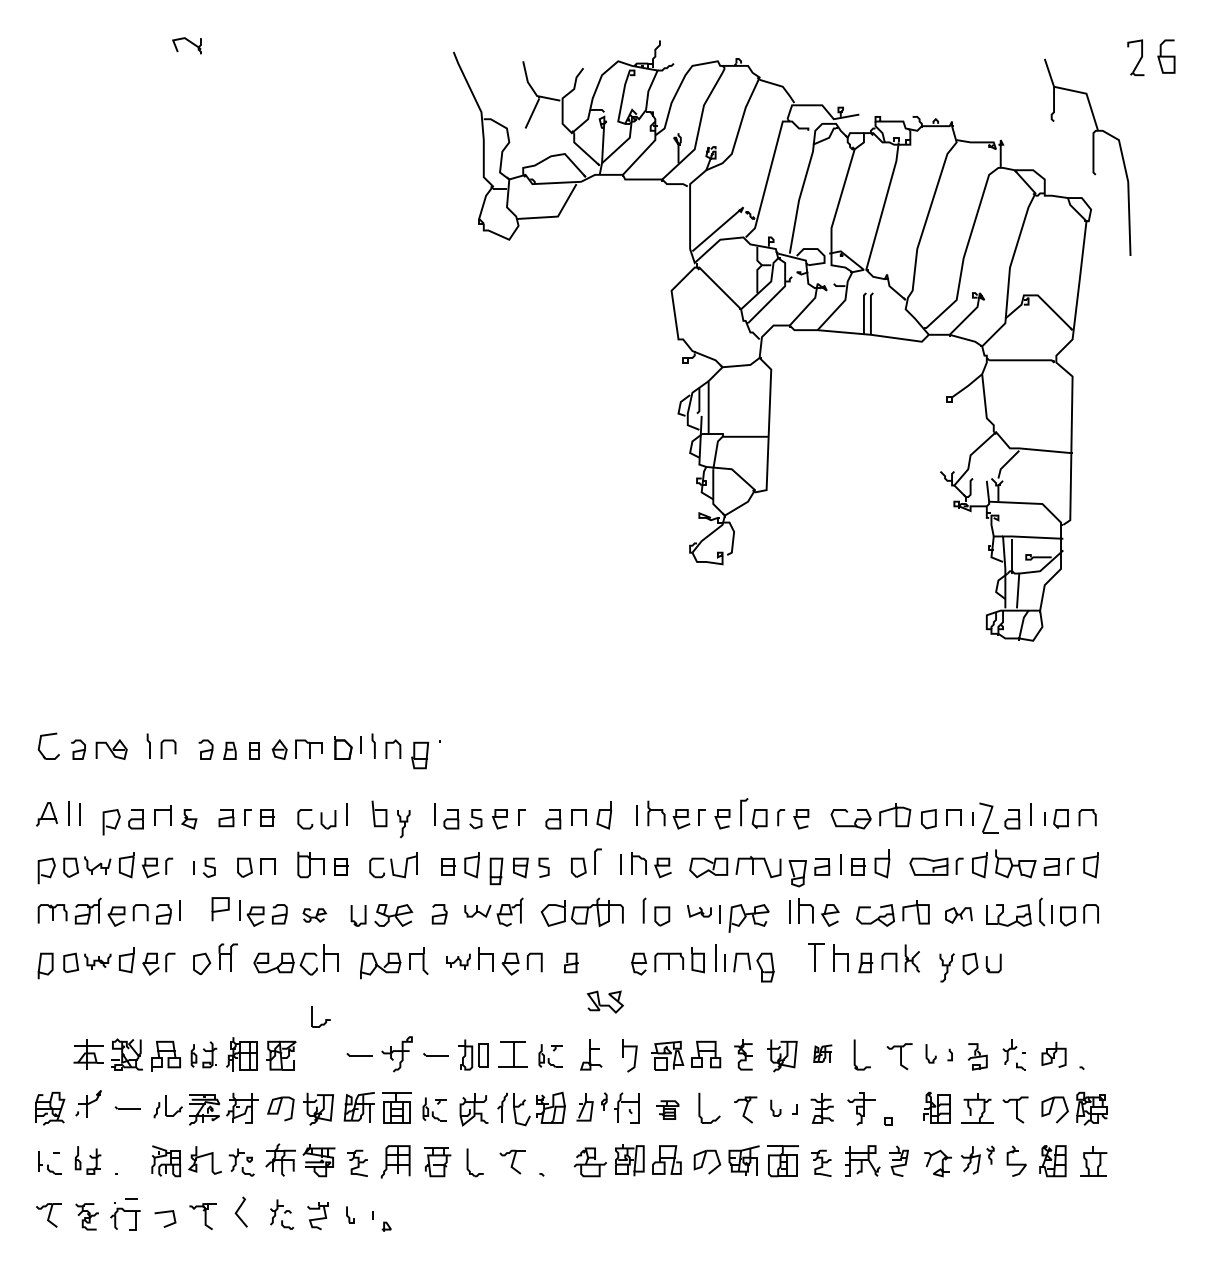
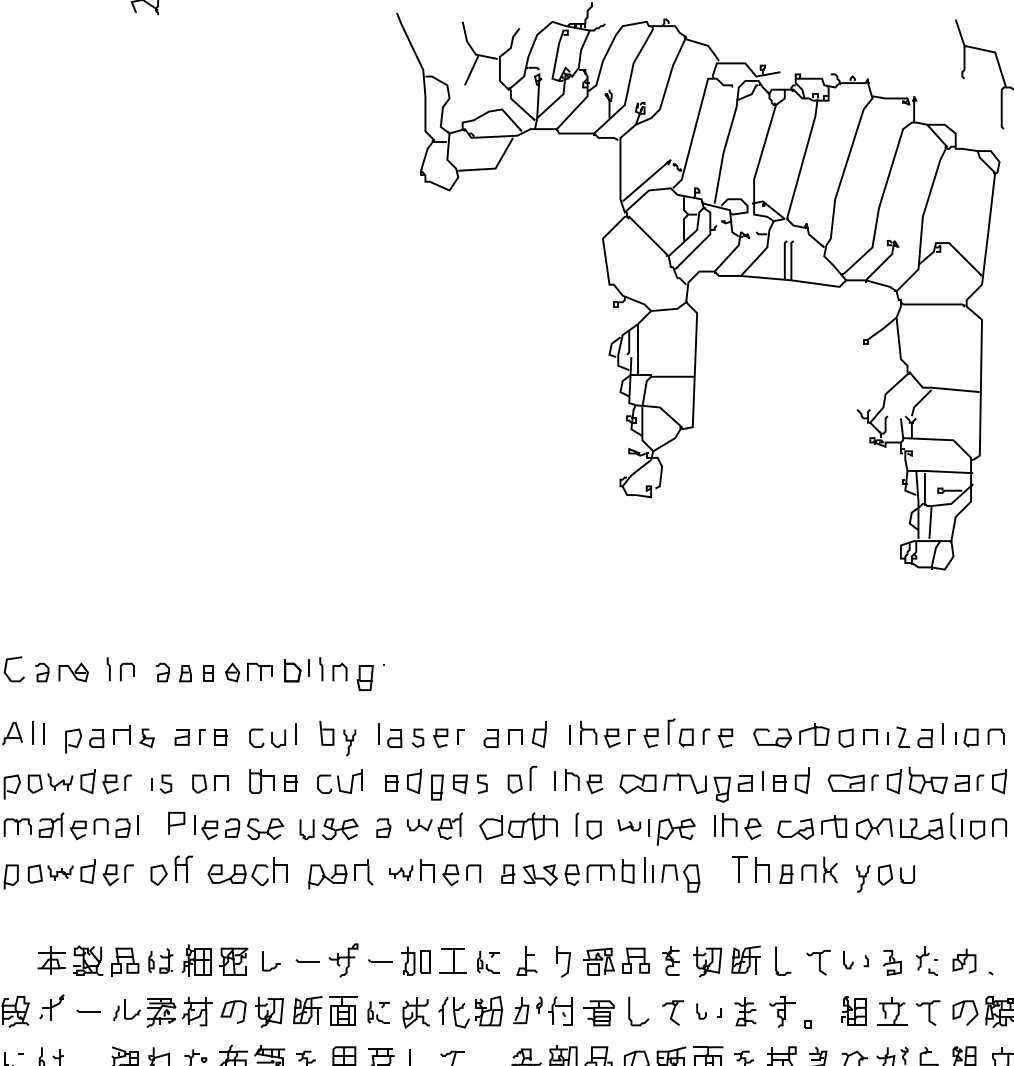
part: (988, 818) -> (902, 737), size x0.71
part: (314, 915) -> (265, 829), size x1.67
part: (958, 915) -> (874, 829), size x1.43
part: (604, 1001) -> (539, 874), moved
part: (320, 1016) -> (271, 960), moved
part: (822, 1053) -> (745, 959), size x1.67
part: (667, 1109) -> (599, 1012), size x1.43

